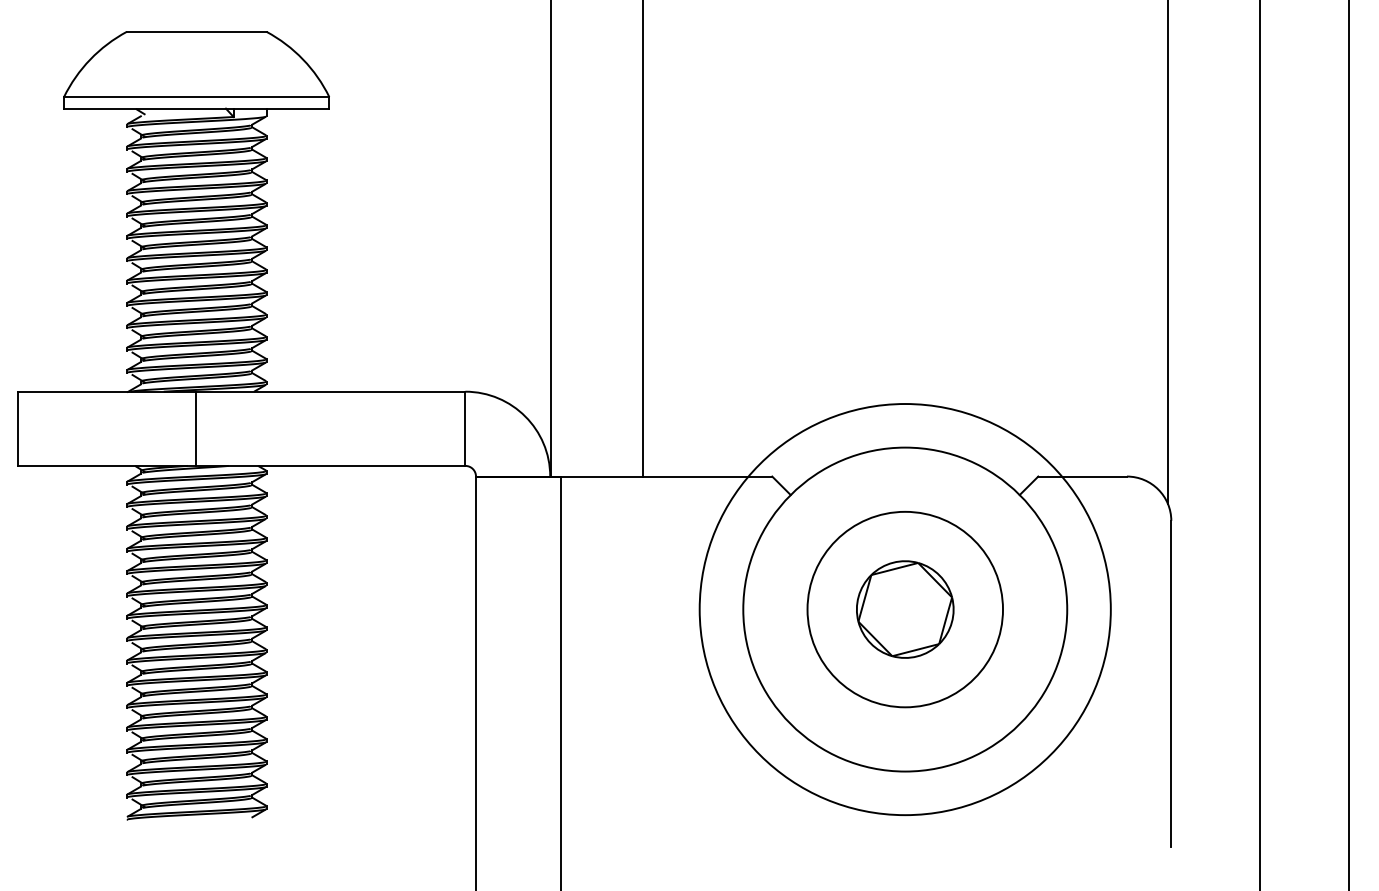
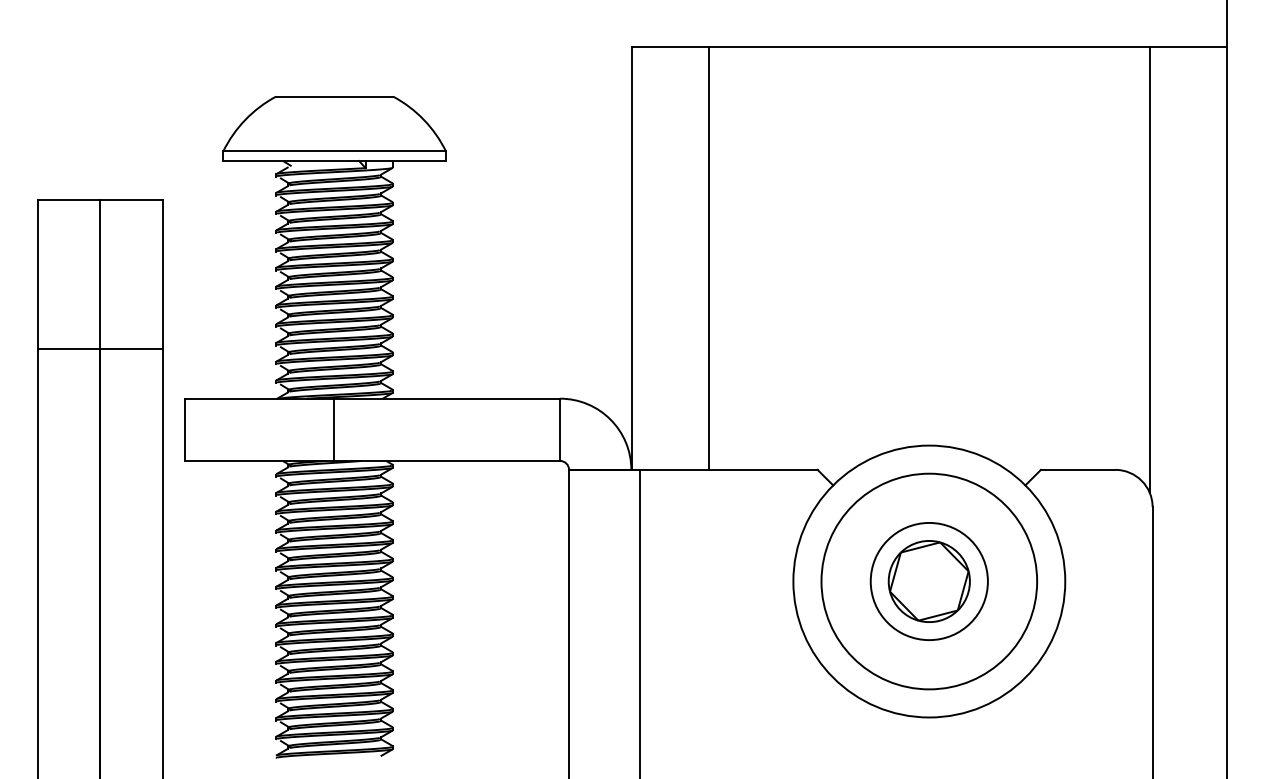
circle: (904, 609) -> (928, 581), size x0.71
circle: (905, 609) -> (929, 581), size x0.62

